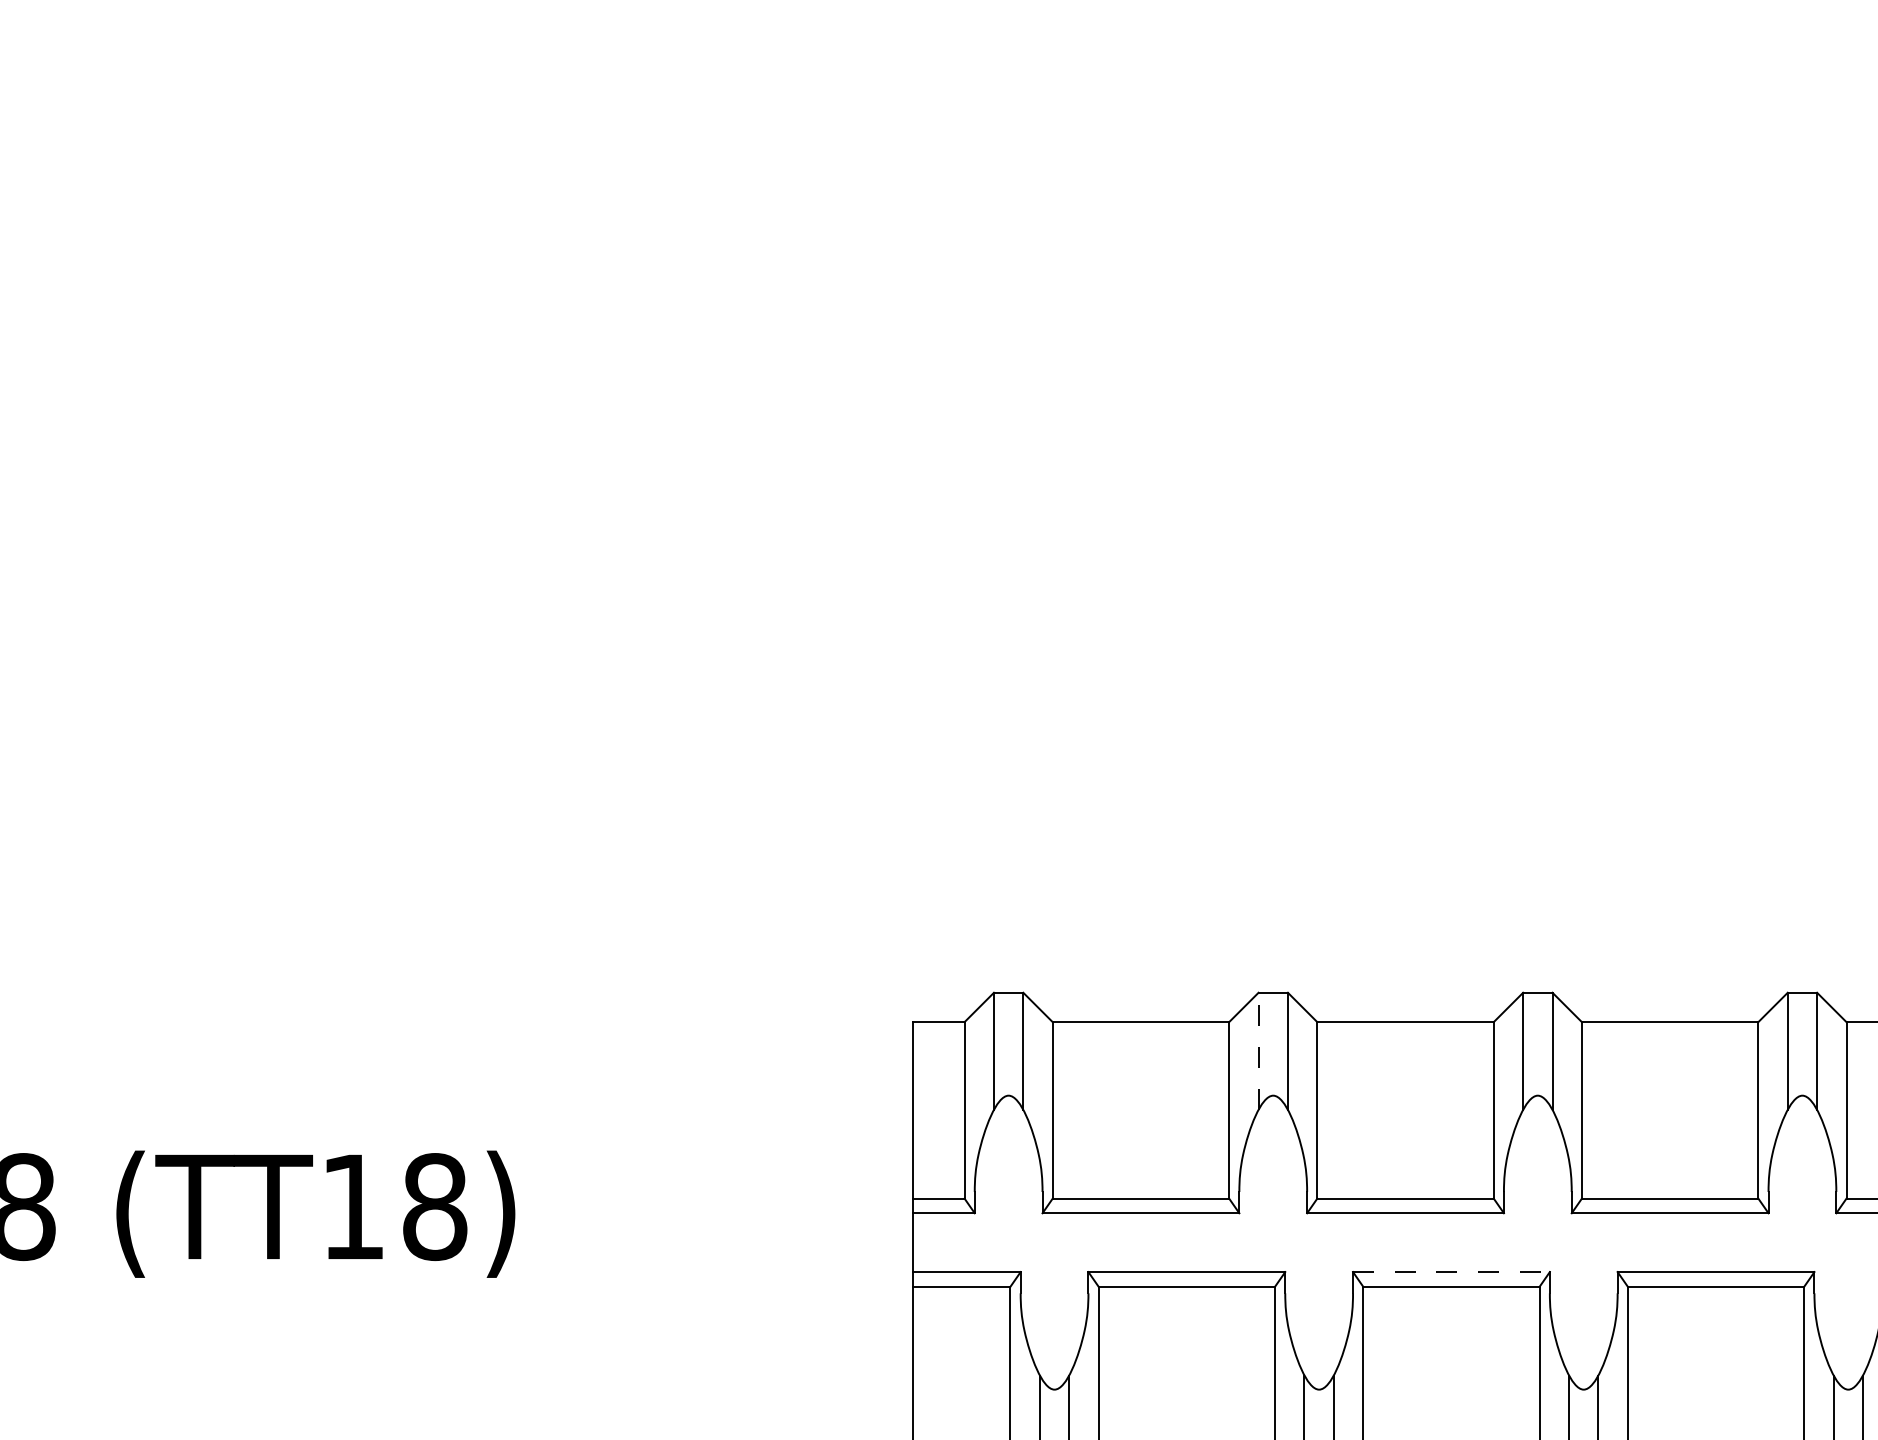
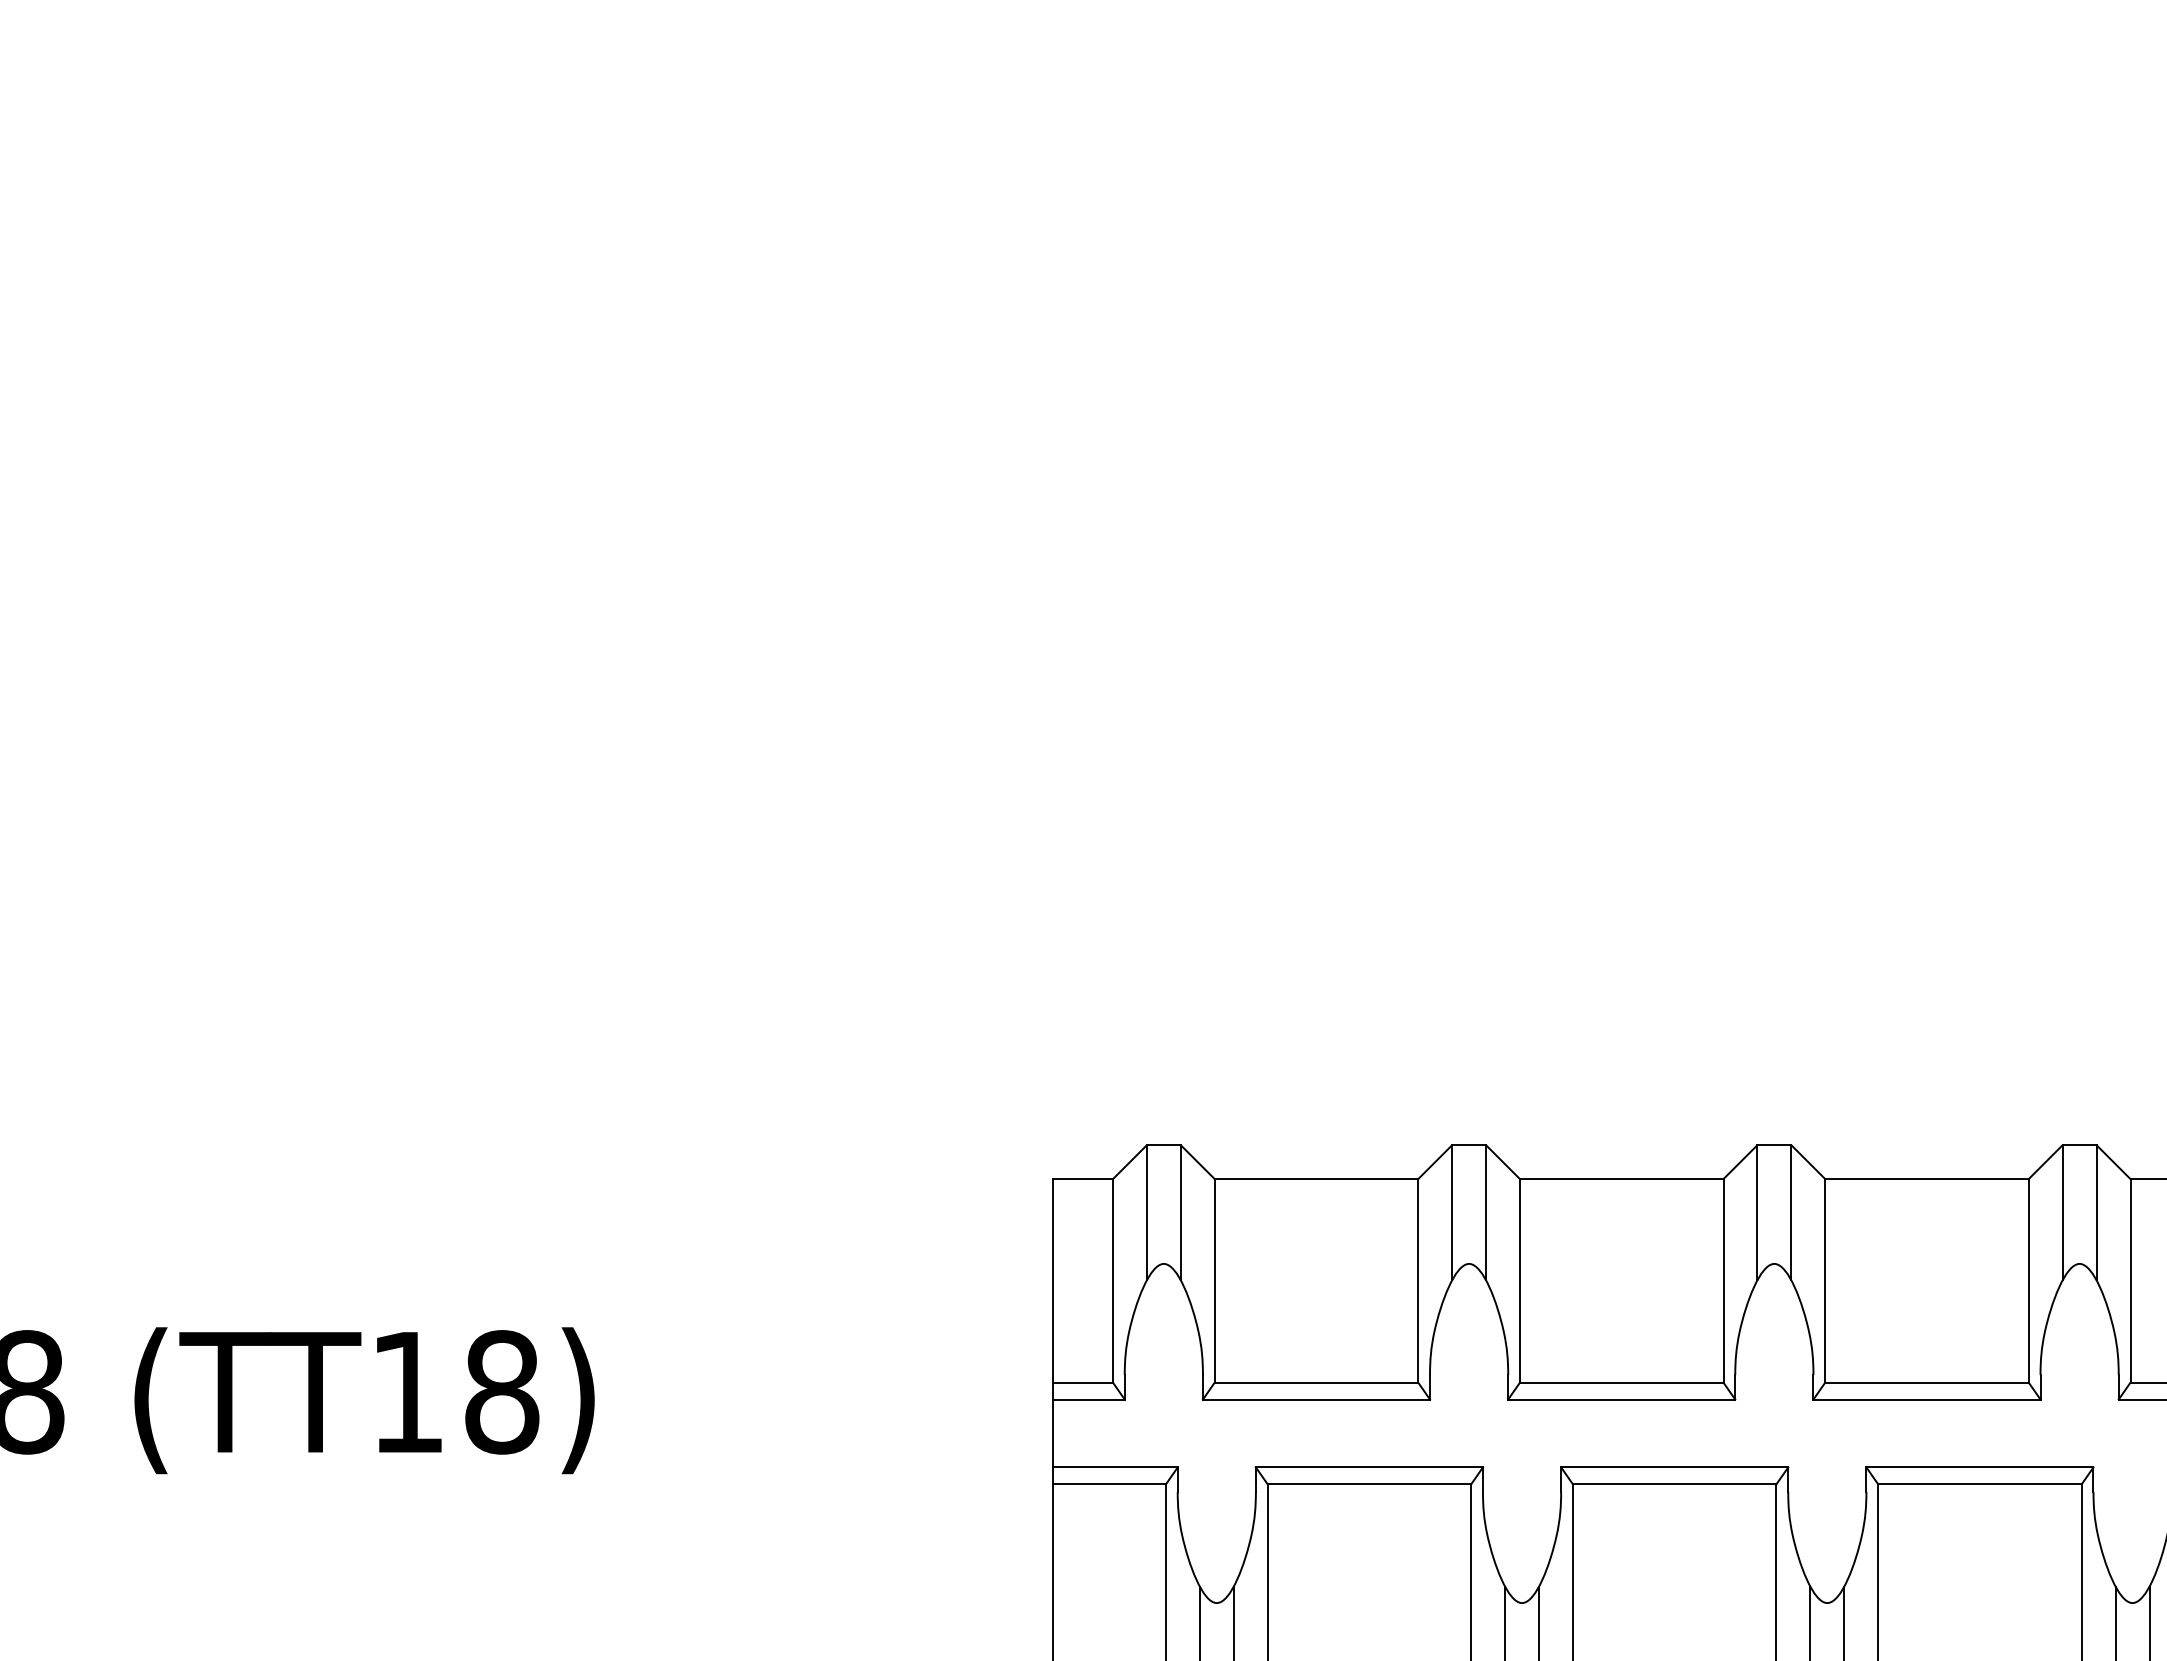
line: (1258, 1051) -> (1452, 1212), dashed -> solid
line: (1451, 1272) -> (1674, 1467), dashed -> solid

